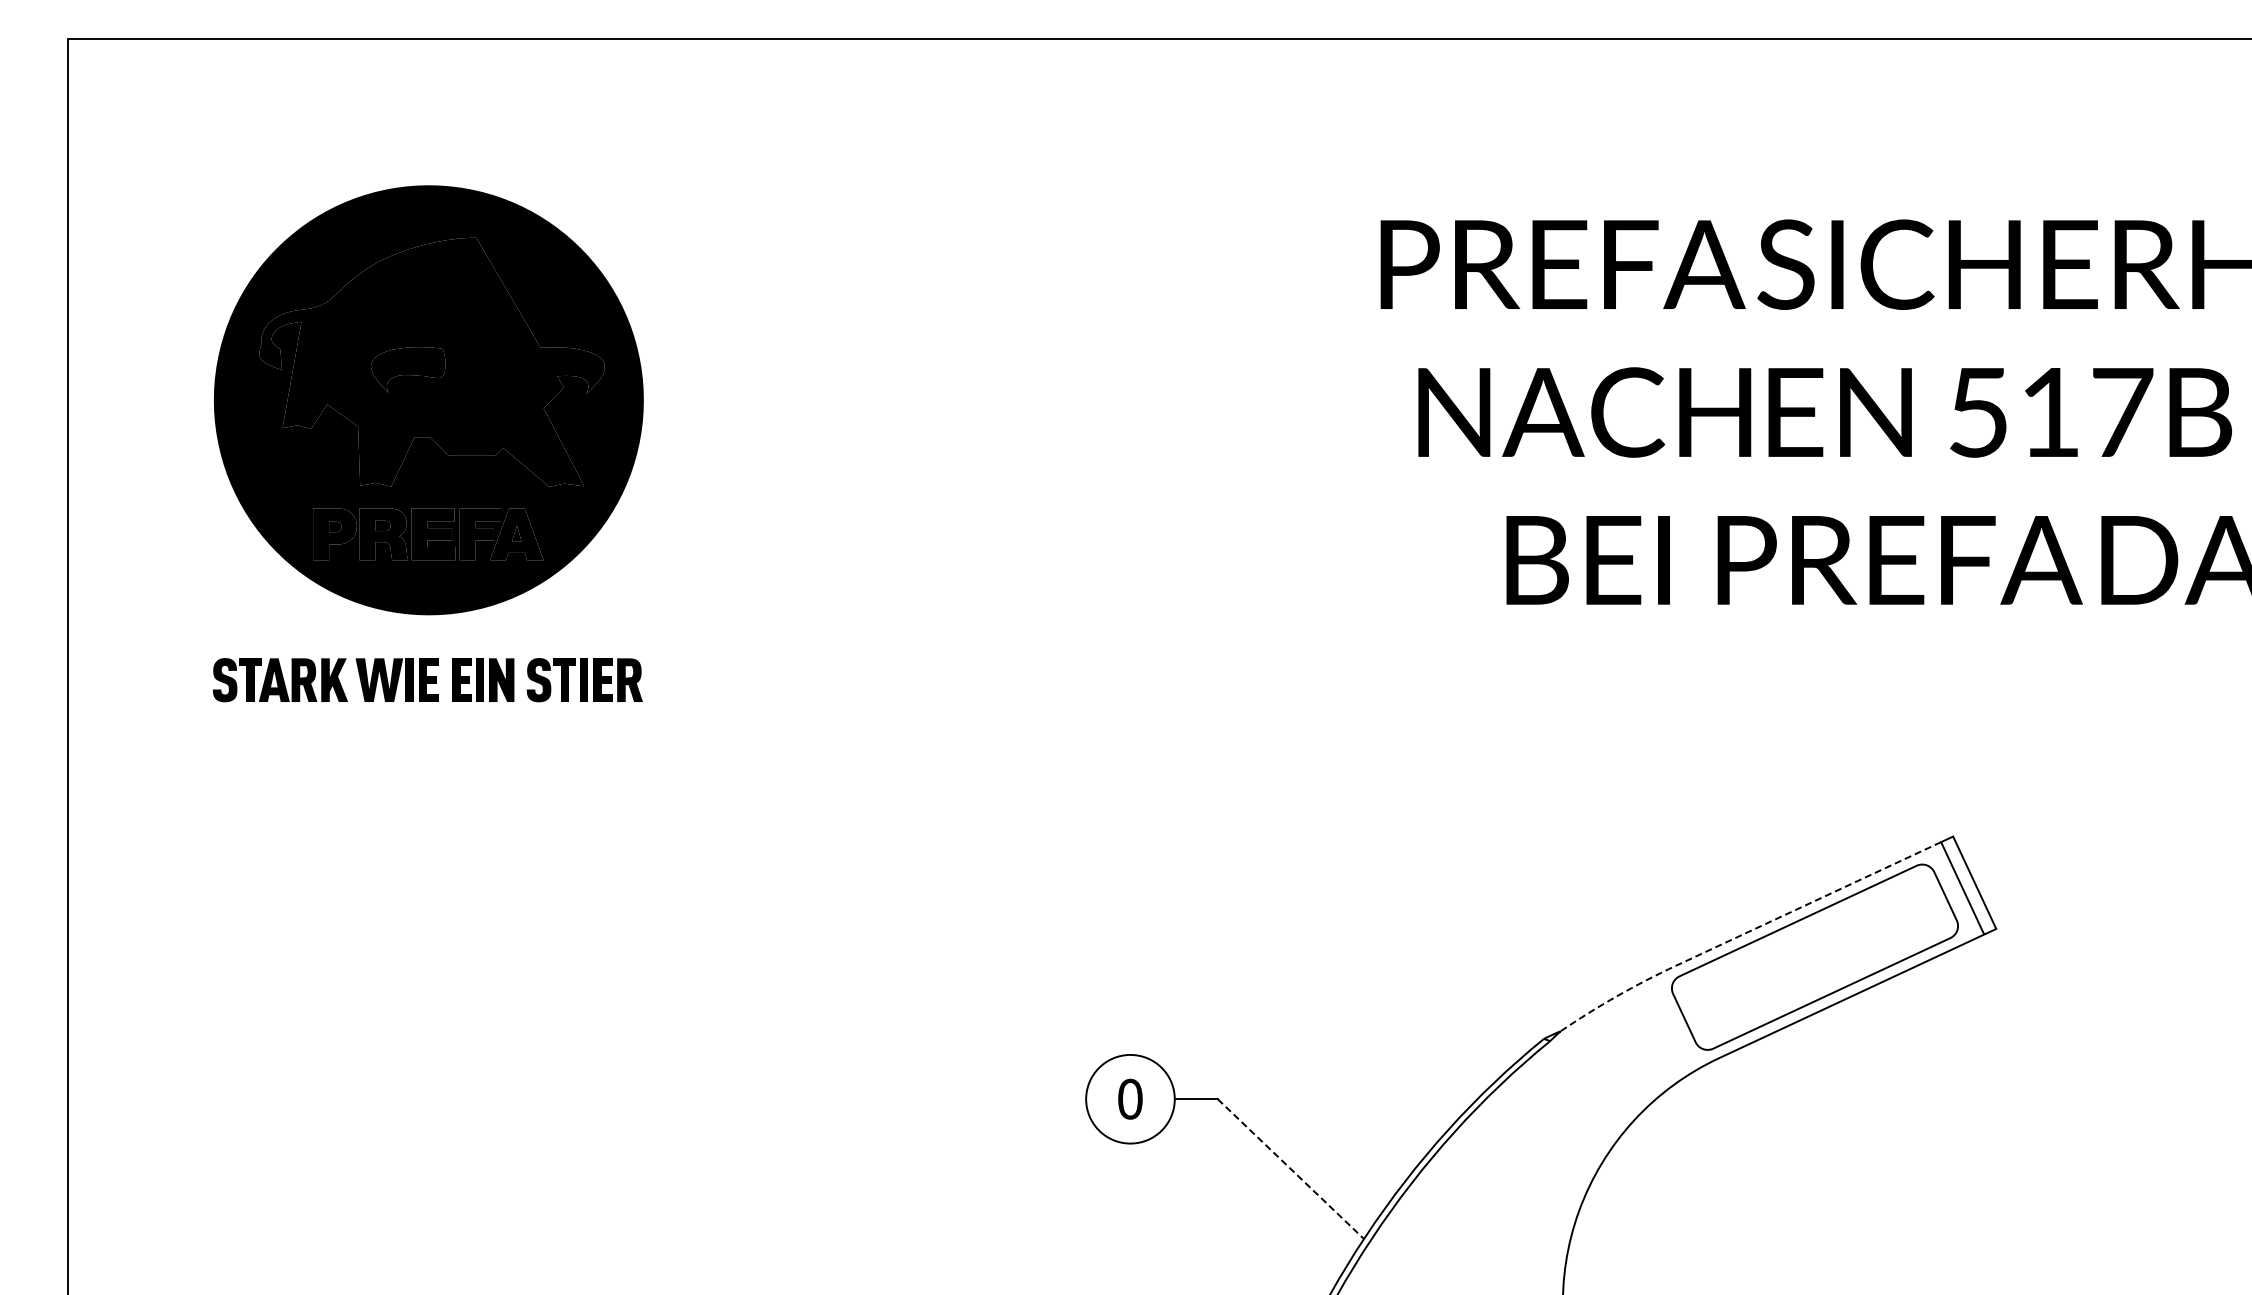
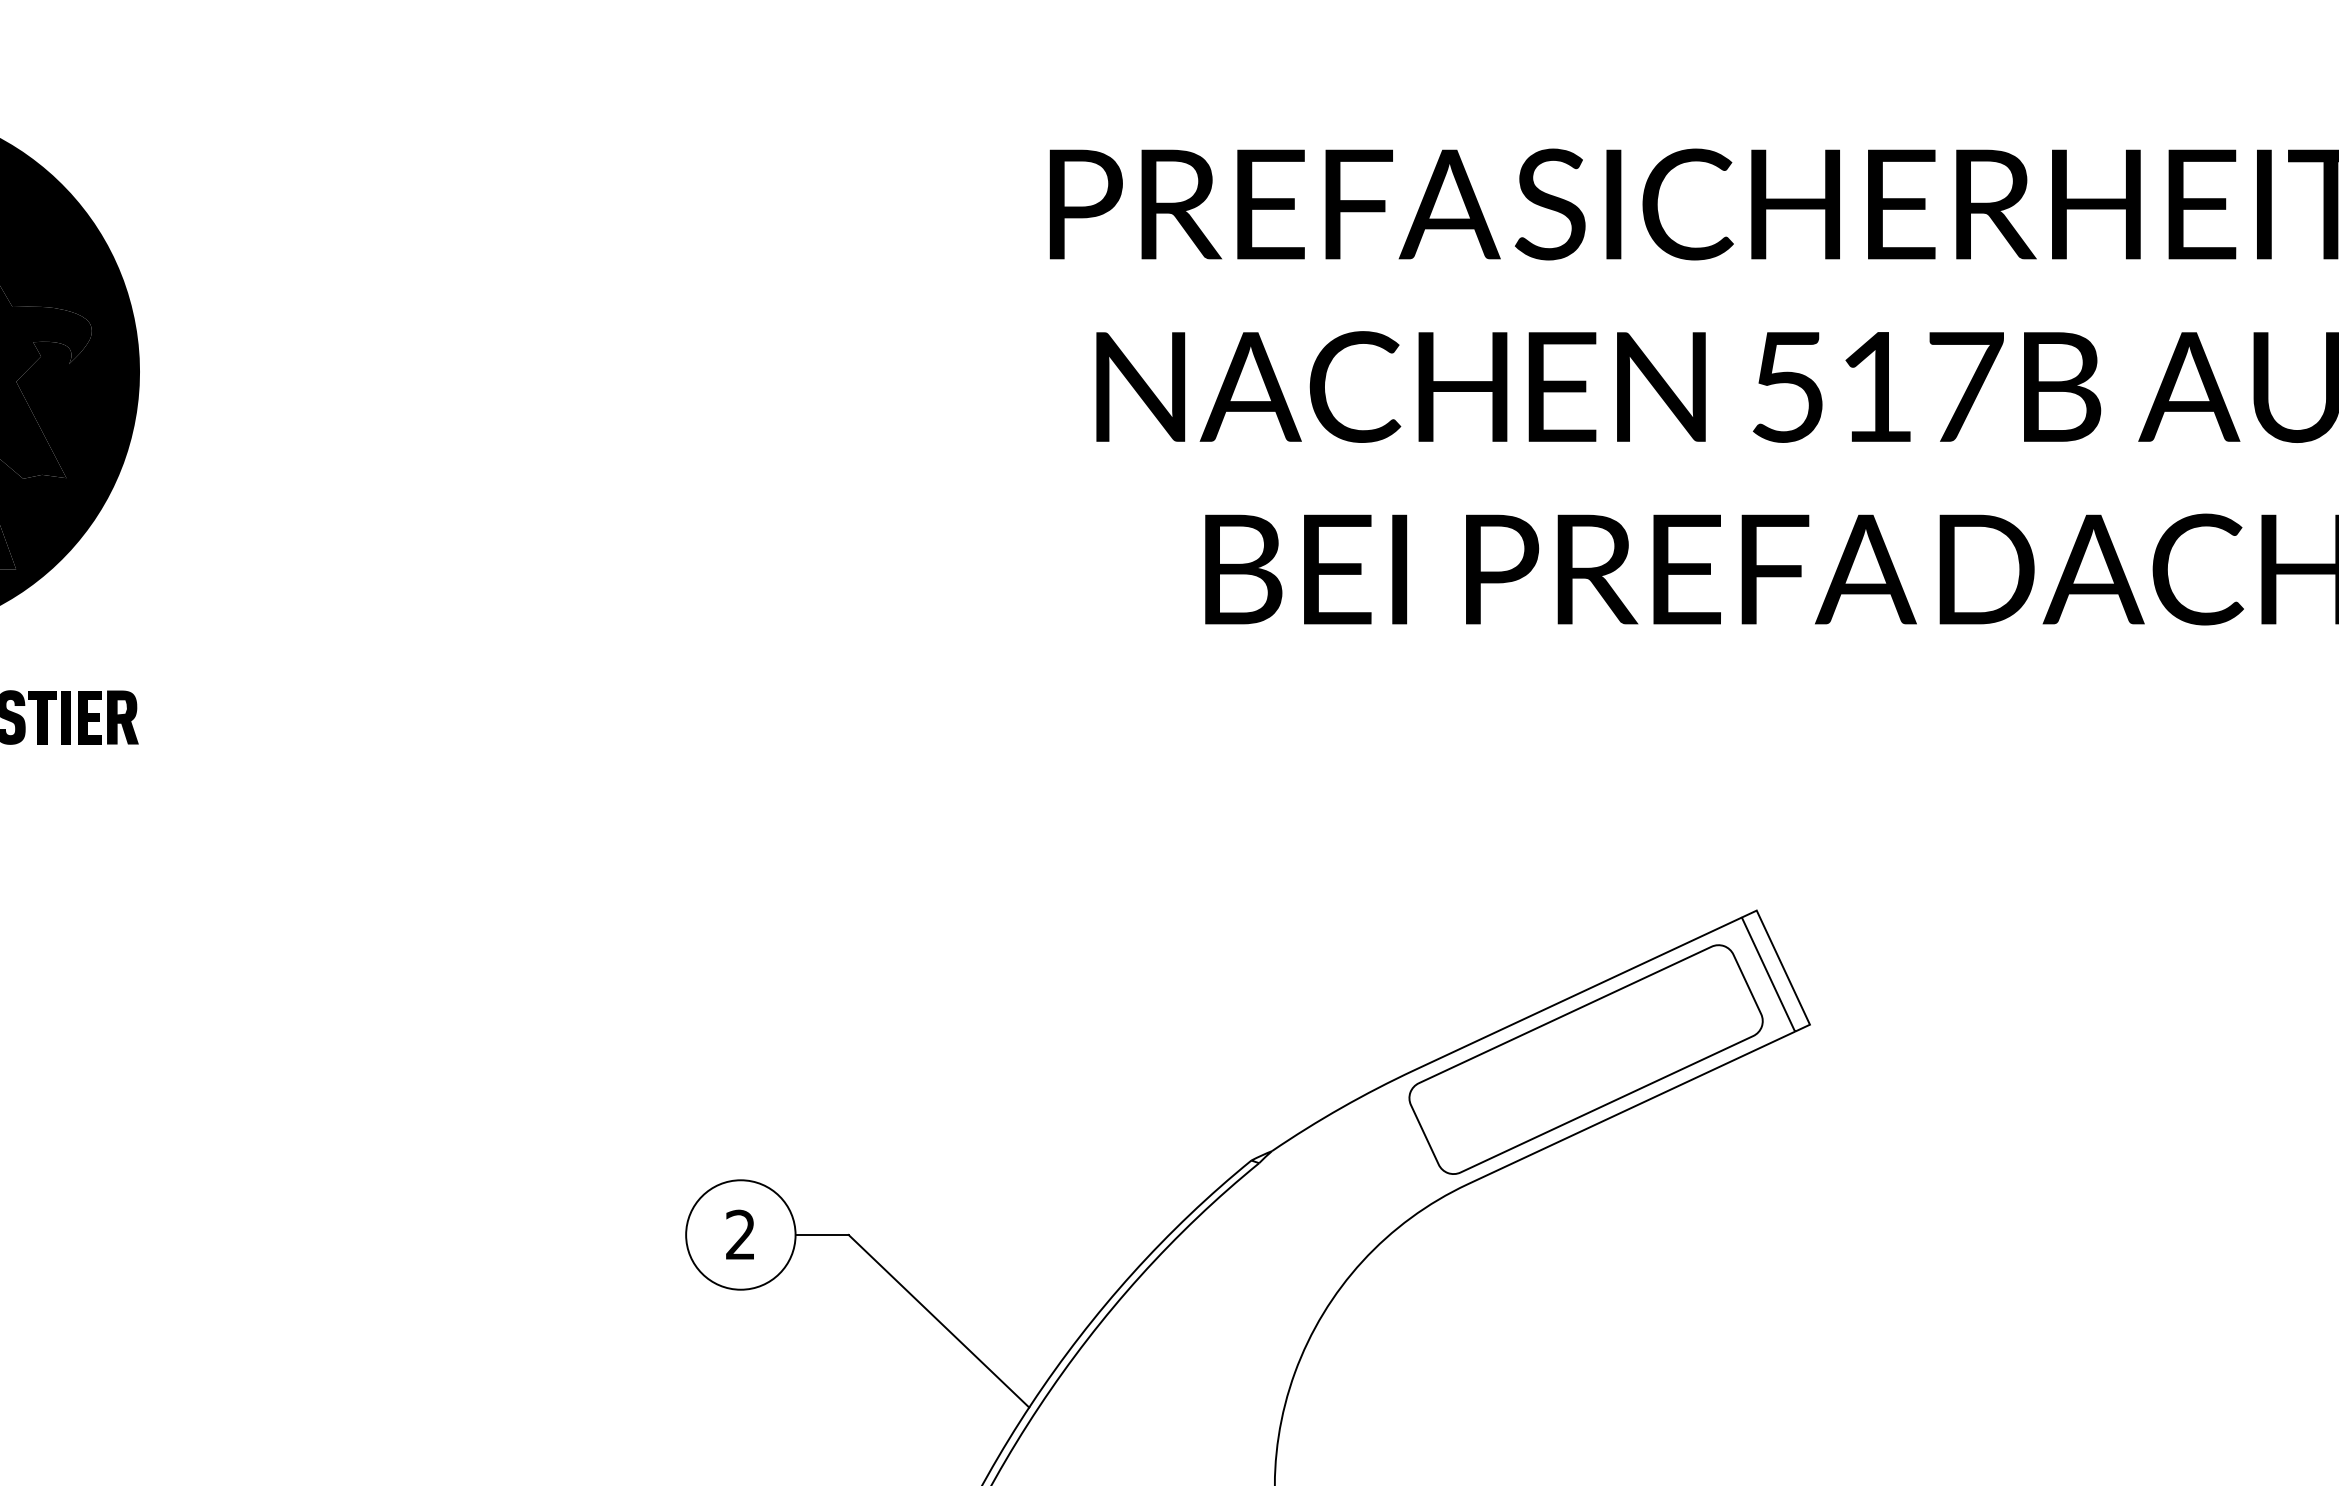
line: (1743, 934) -> (1497, 1031), dashed -> solid
text: (1130, 1098) -> (740, 1234), 0 -> 2
line: (1291, 1169) -> (939, 1321), dashed -> solid

